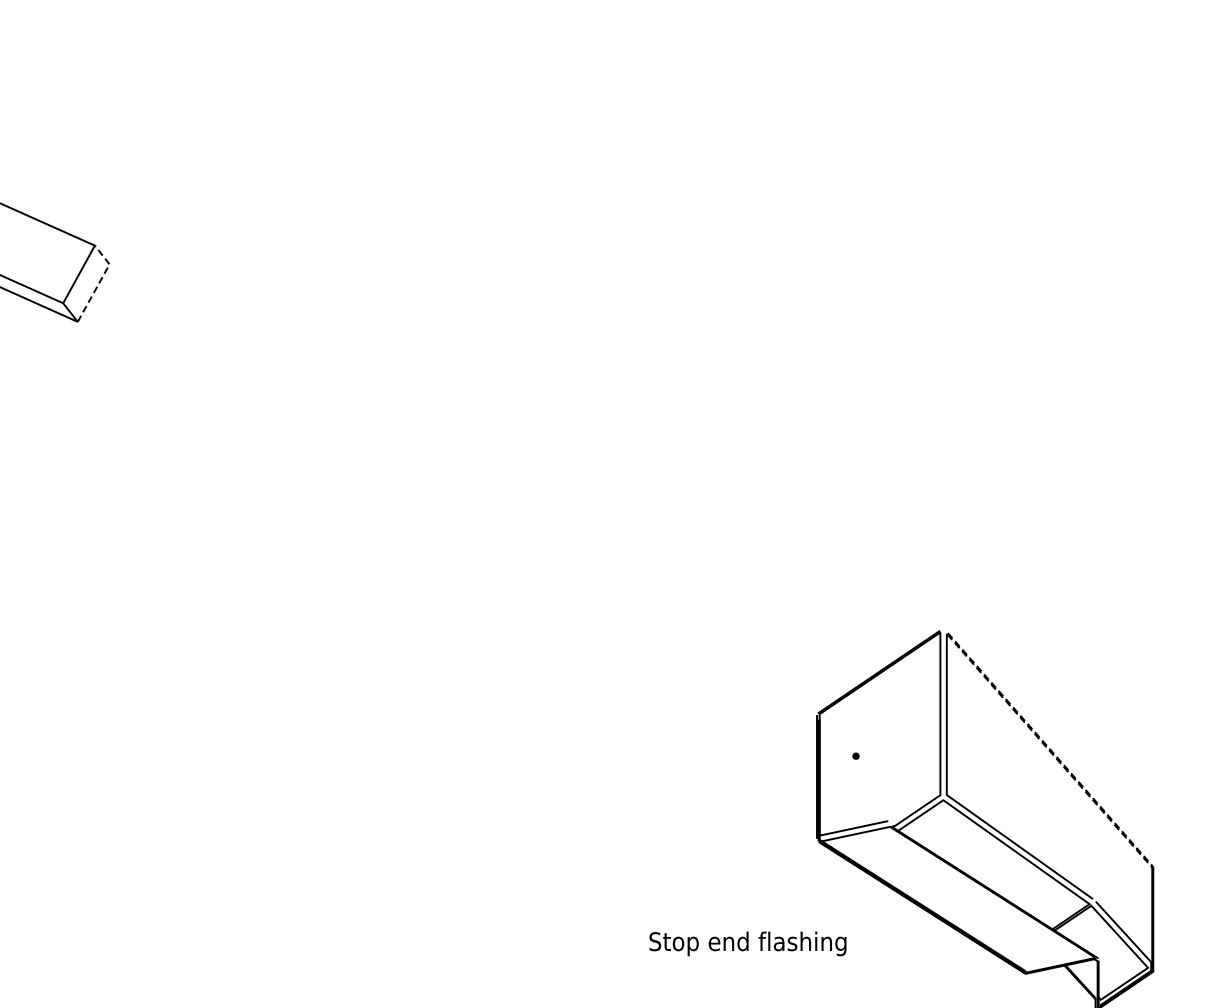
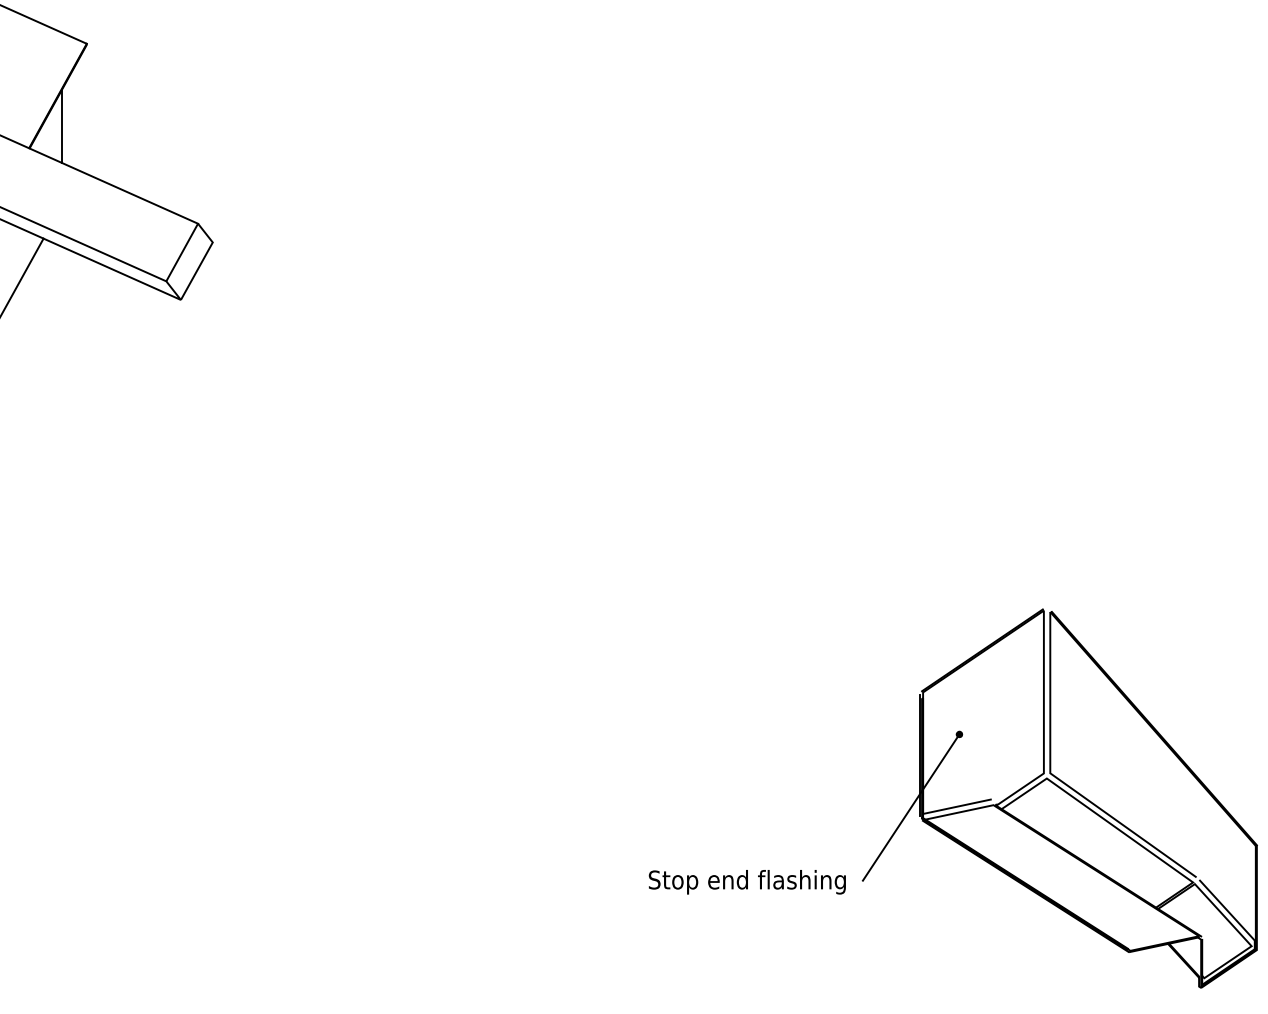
line: (100, 281) -> (203, 259), dashed -> solid
line: (806, 830) -> (909, 808), added
line: (1152, 867) -> (1256, 845), dashed -> solid
text: (747, 944) -> (746, 882), moved

